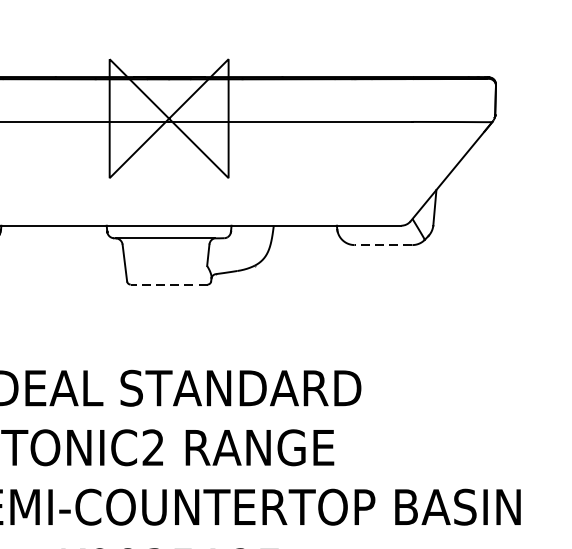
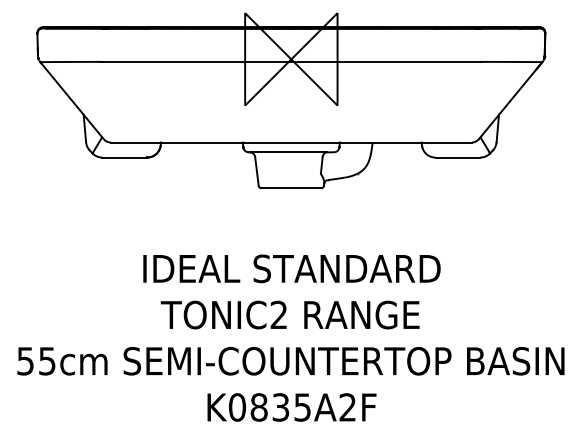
line: (382, 244) -> (457, 157), dashed -> solid
line: (169, 284) -> (291, 188), dashed -> solid

